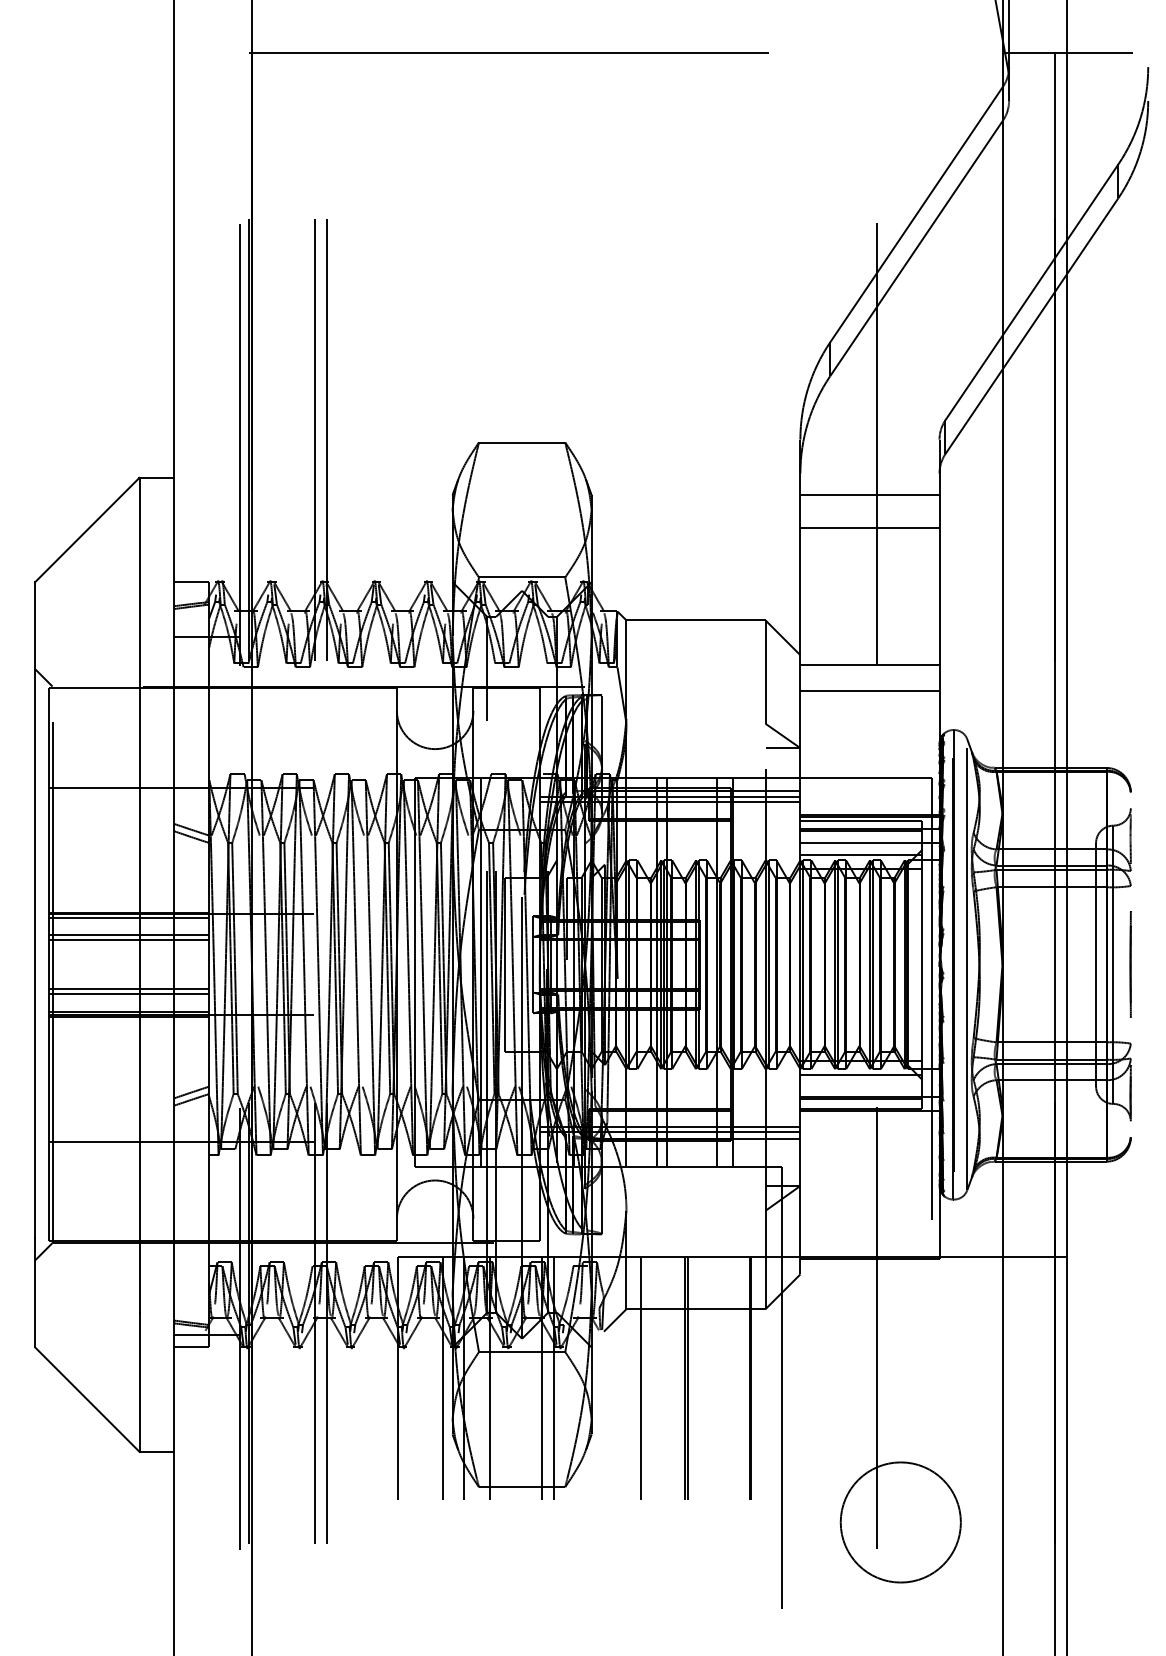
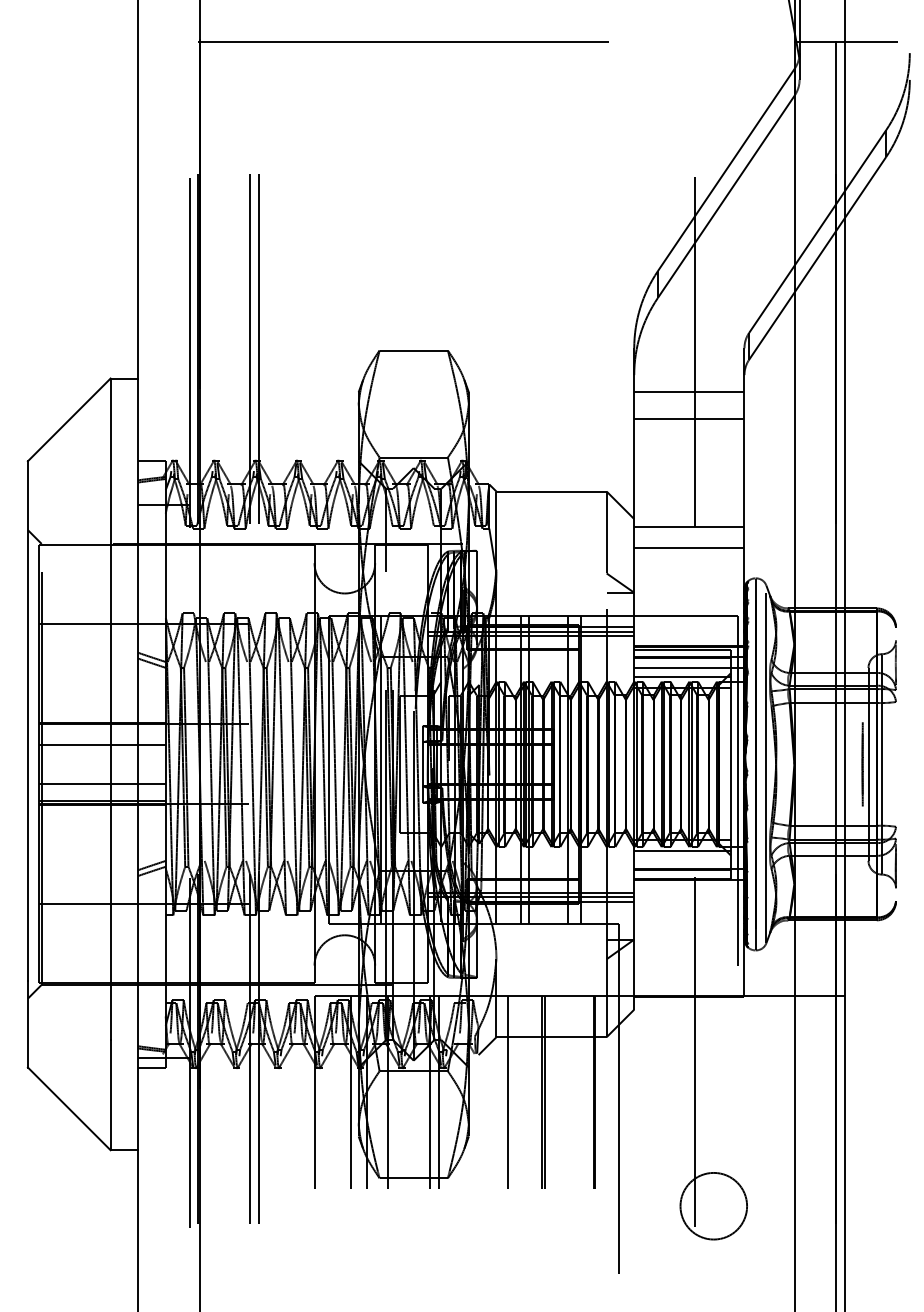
line: (129, 917) -> (102, 726), removed
line: (129, 935) -> (102, 741), removed
line: (1130, 964) -> (862, 764), moved
line: (129, 994) -> (102, 787), removed
circle: (900, 1522) -> (713, 1206), size x0.7

